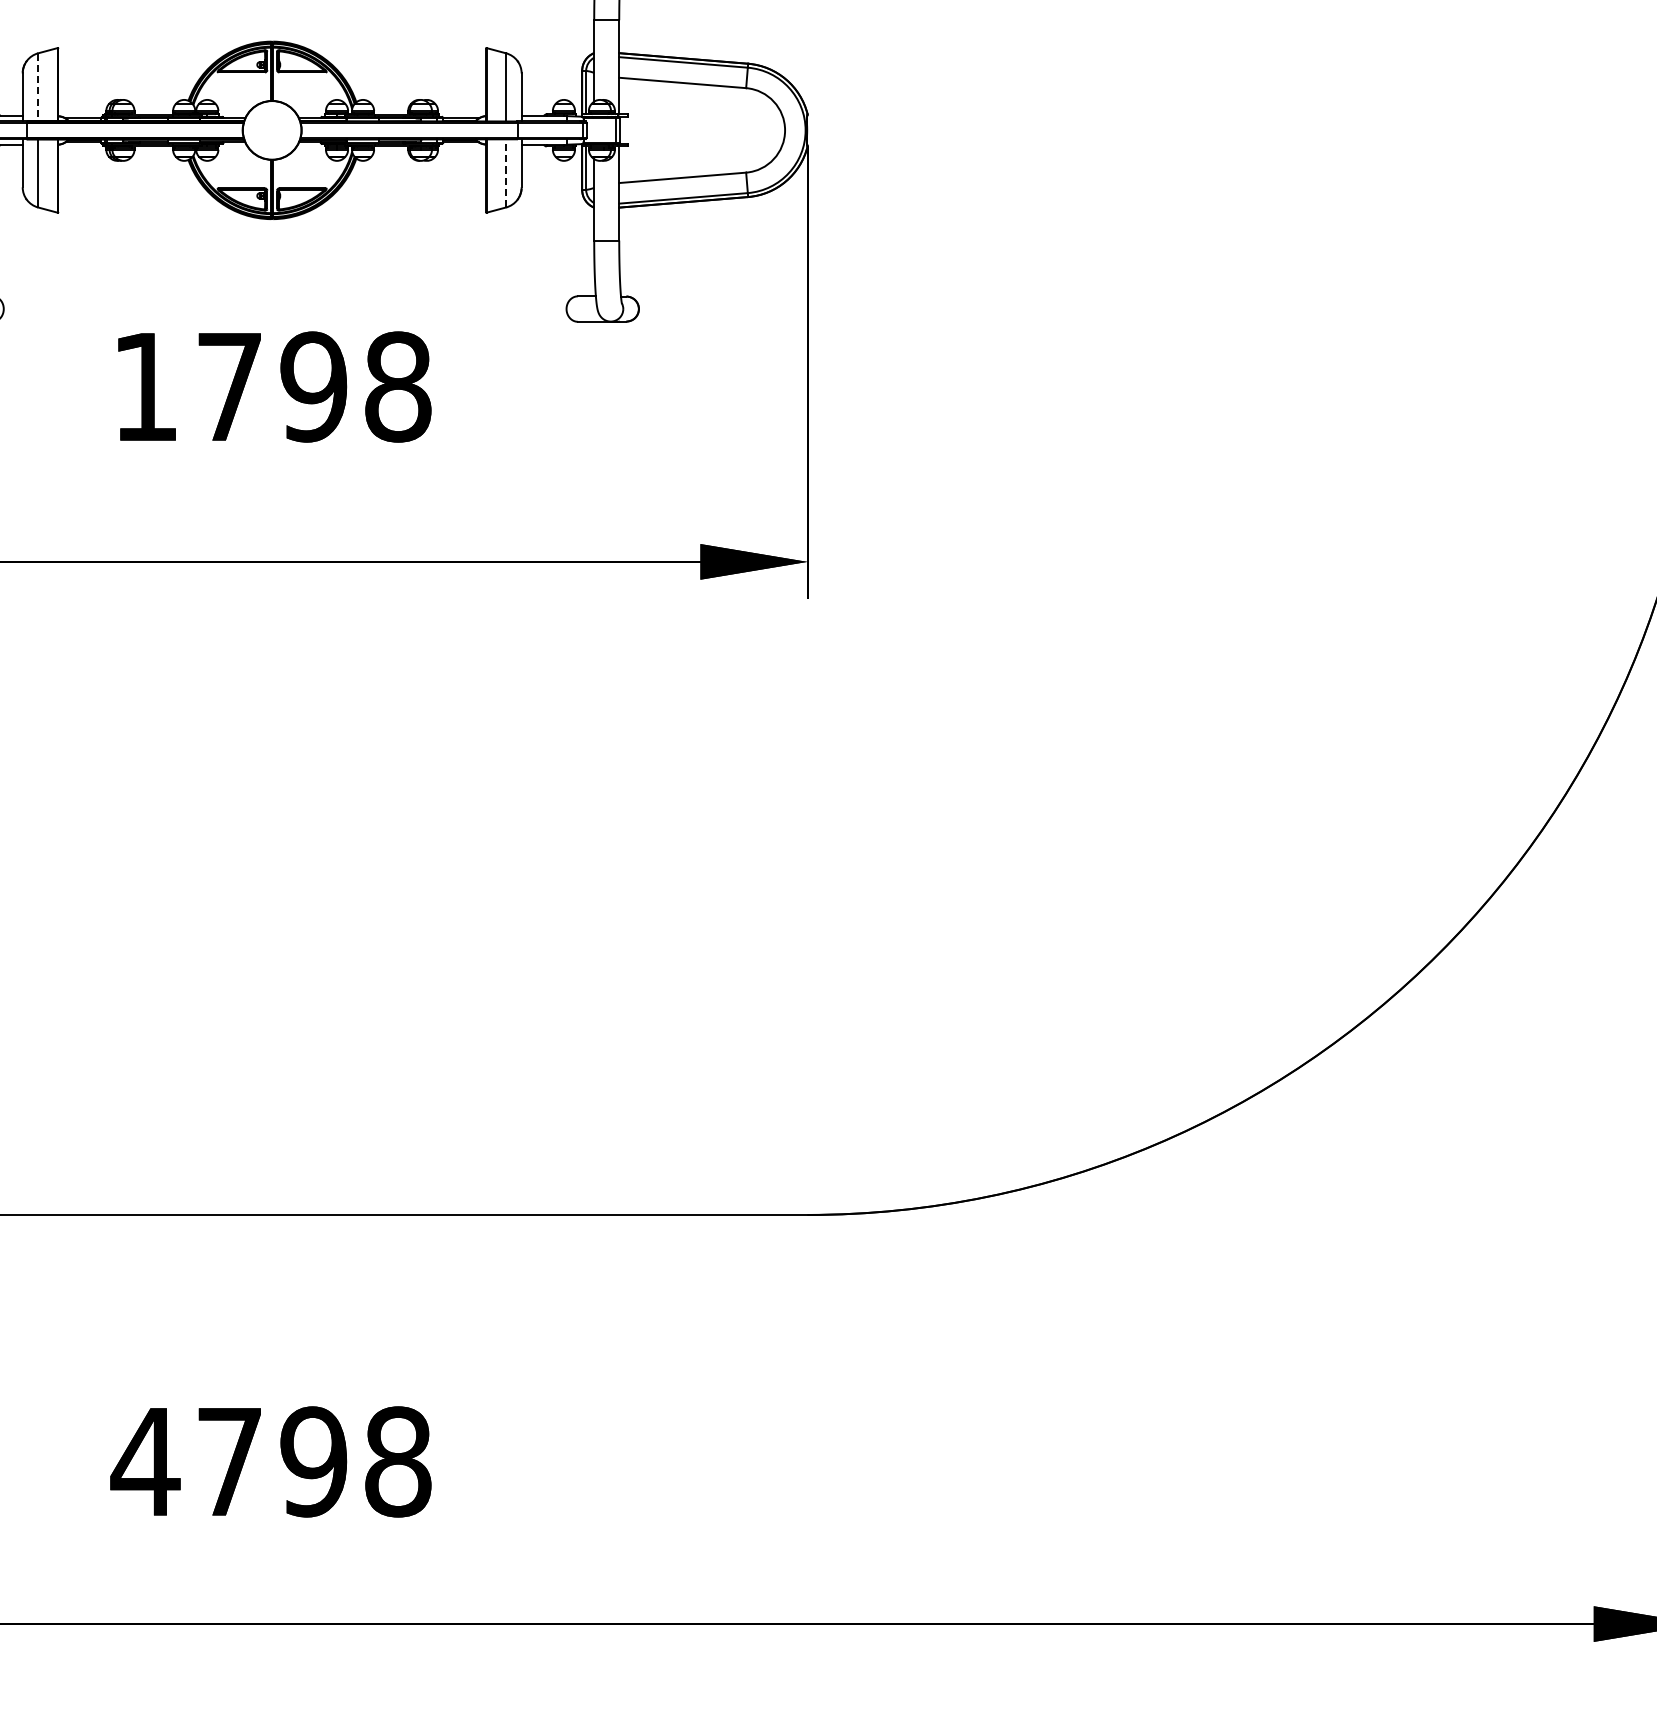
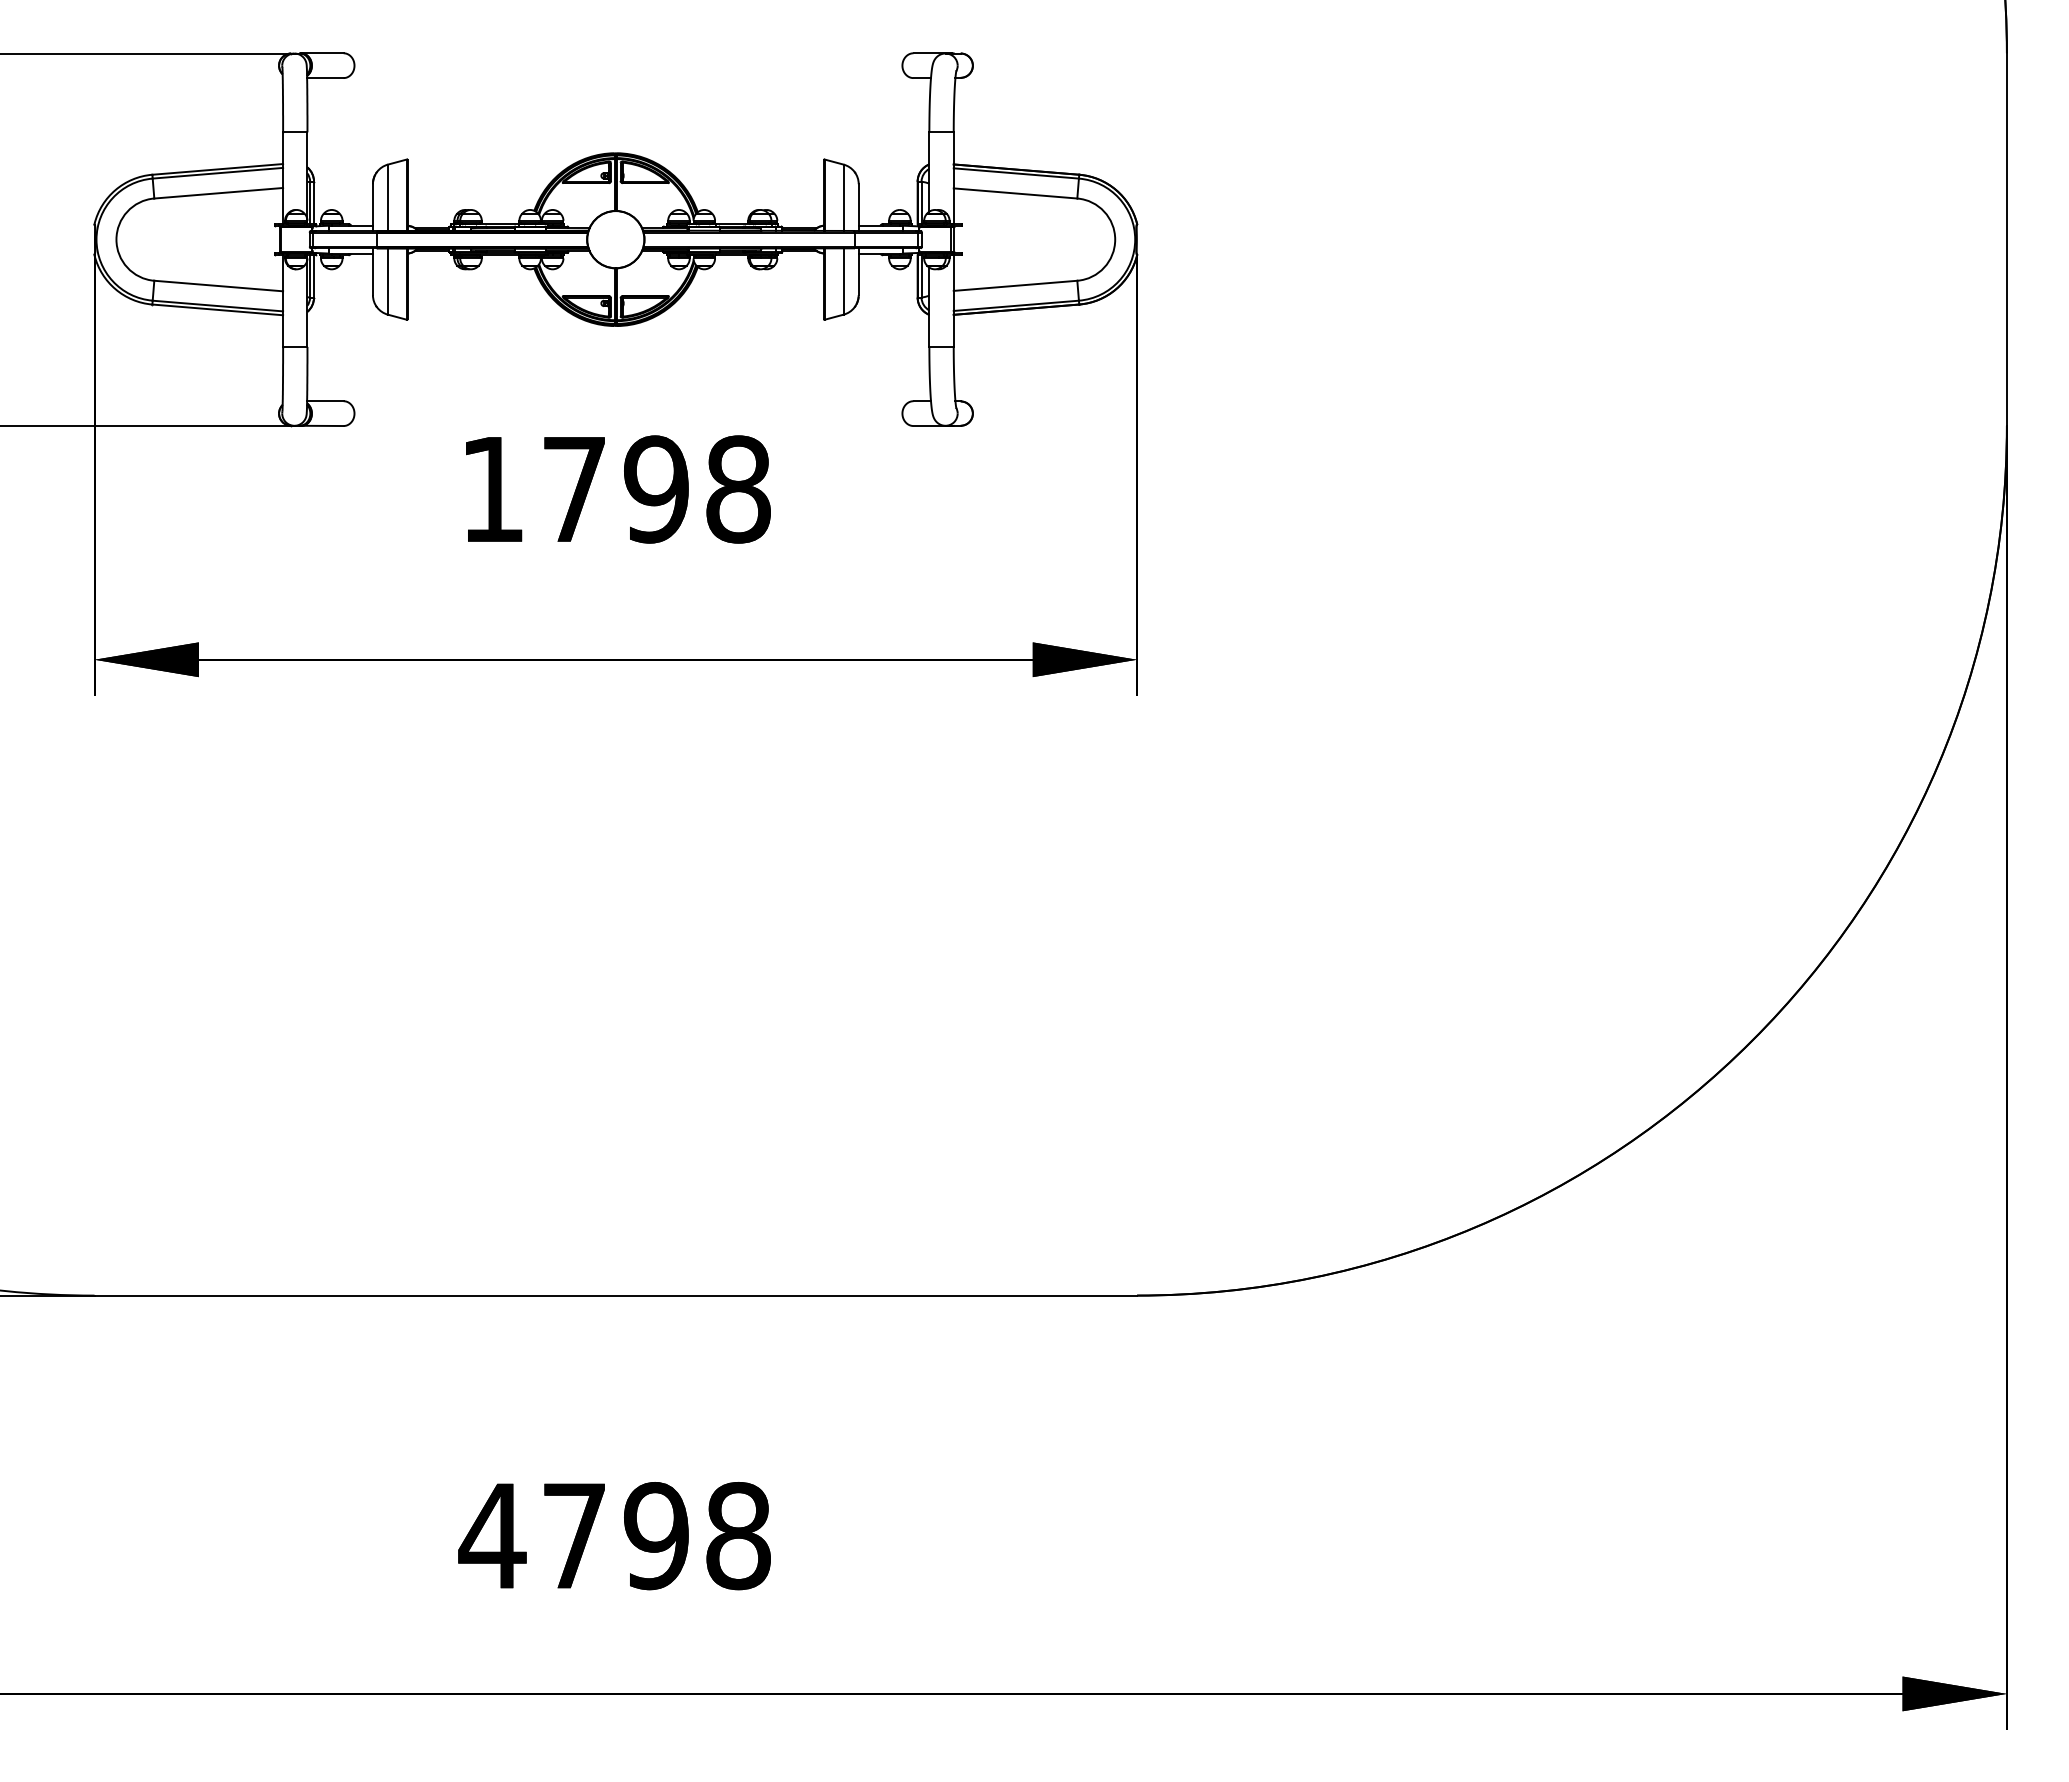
line: (37, 88) -> (387, 198), dashed -> solid
line: (506, 173) -> (843, 281), dashed -> solid

